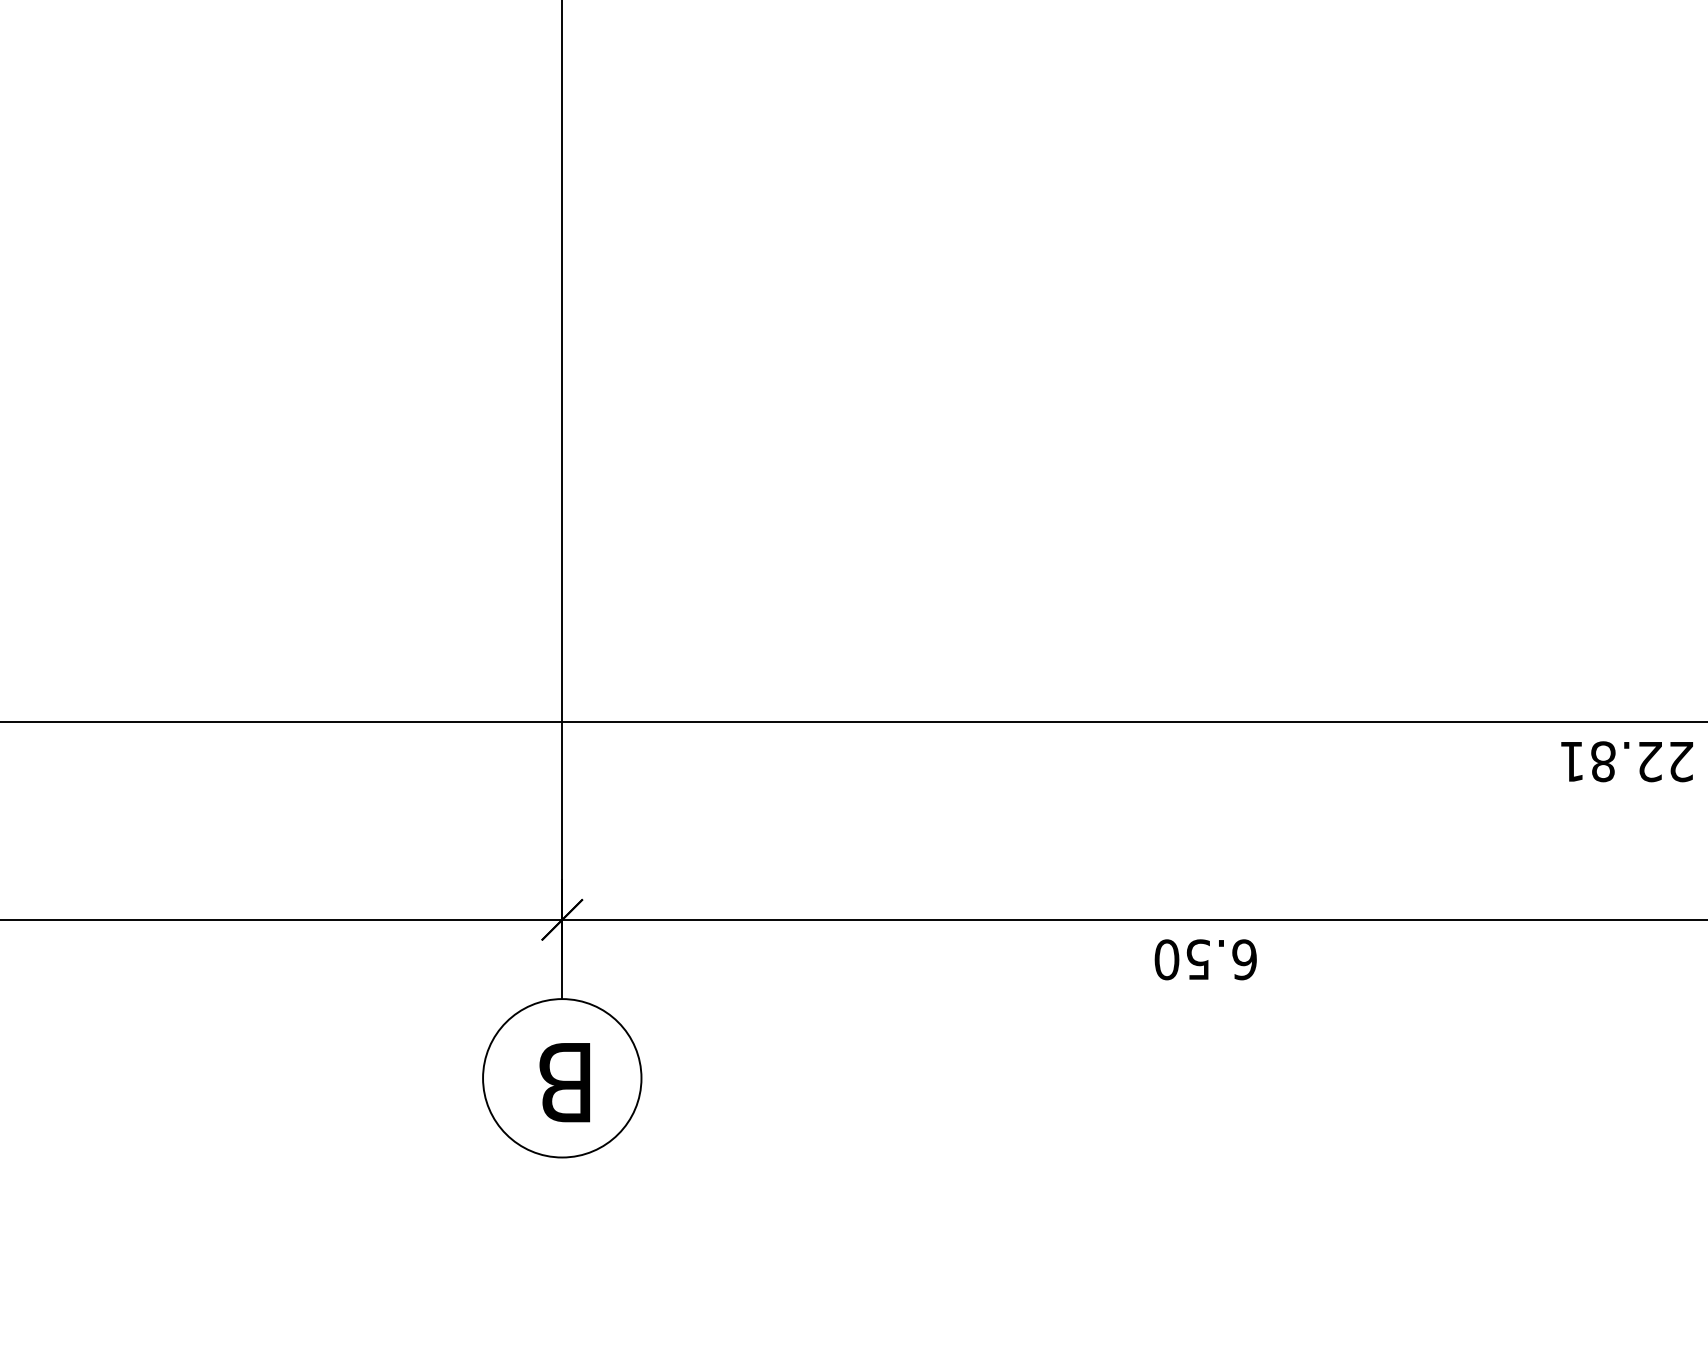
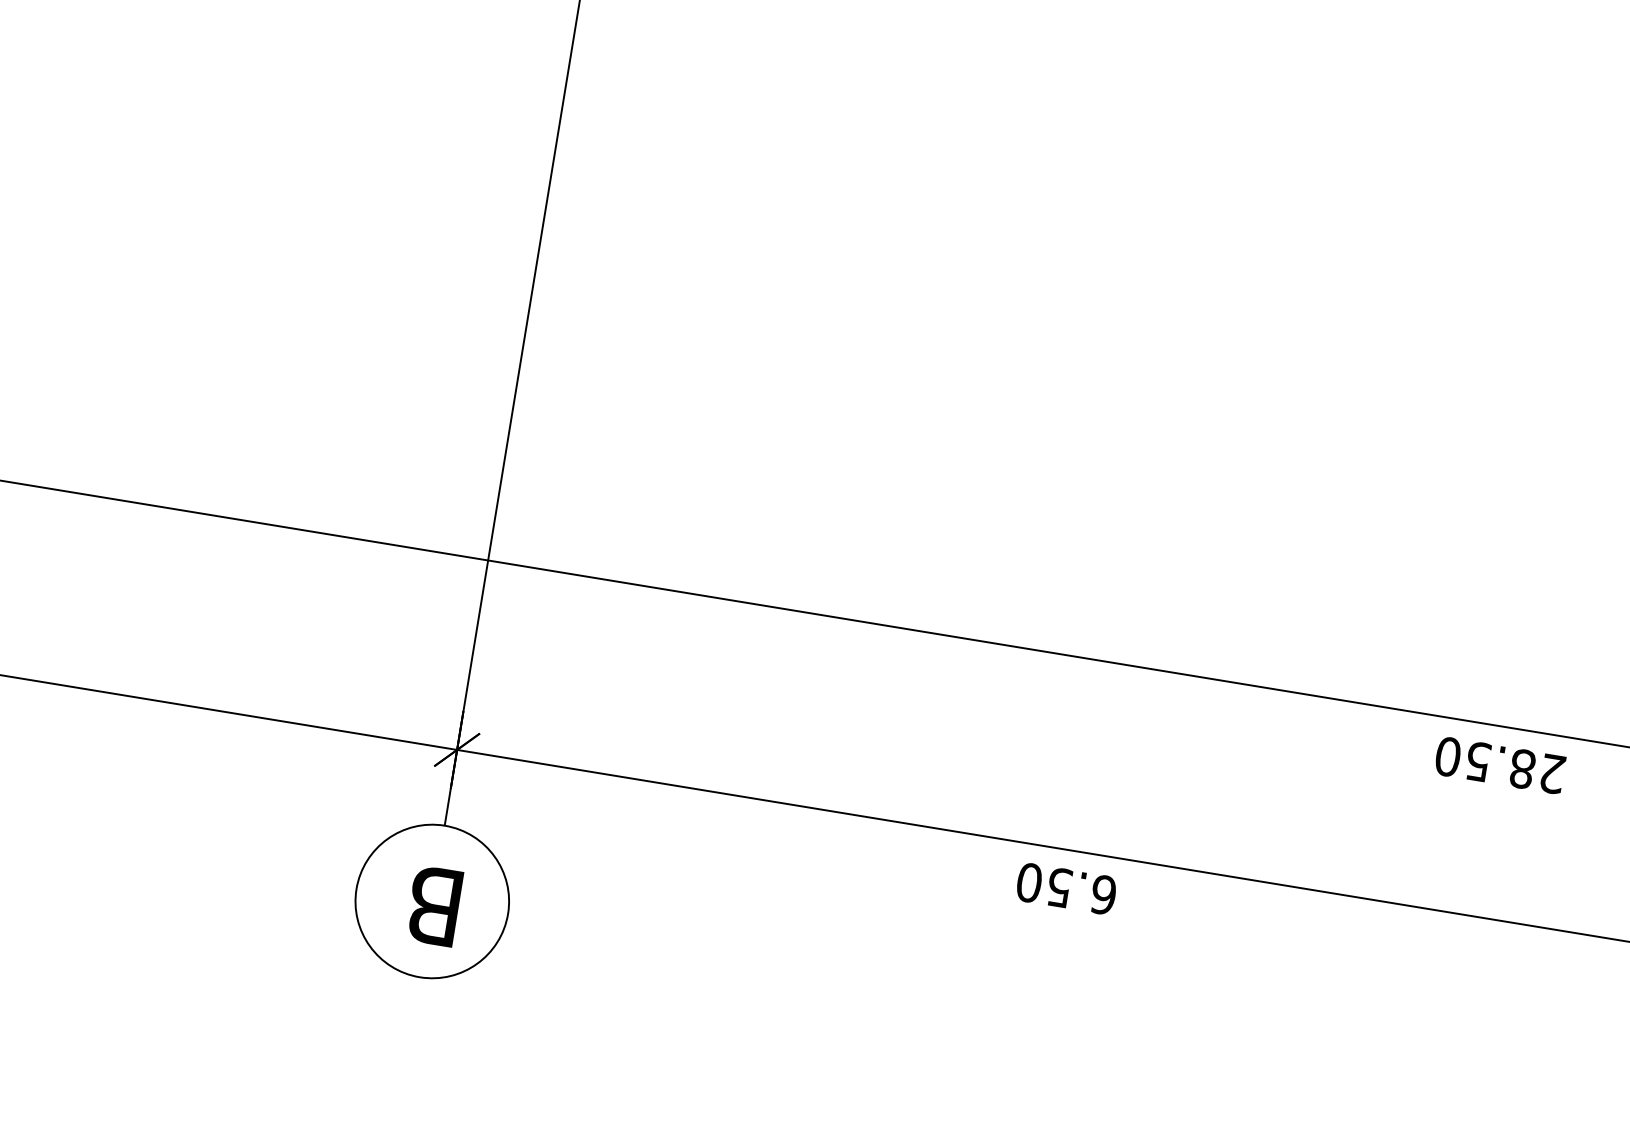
text: (1611, 761) -> (1485, 762), 22.81 -> 28.50

